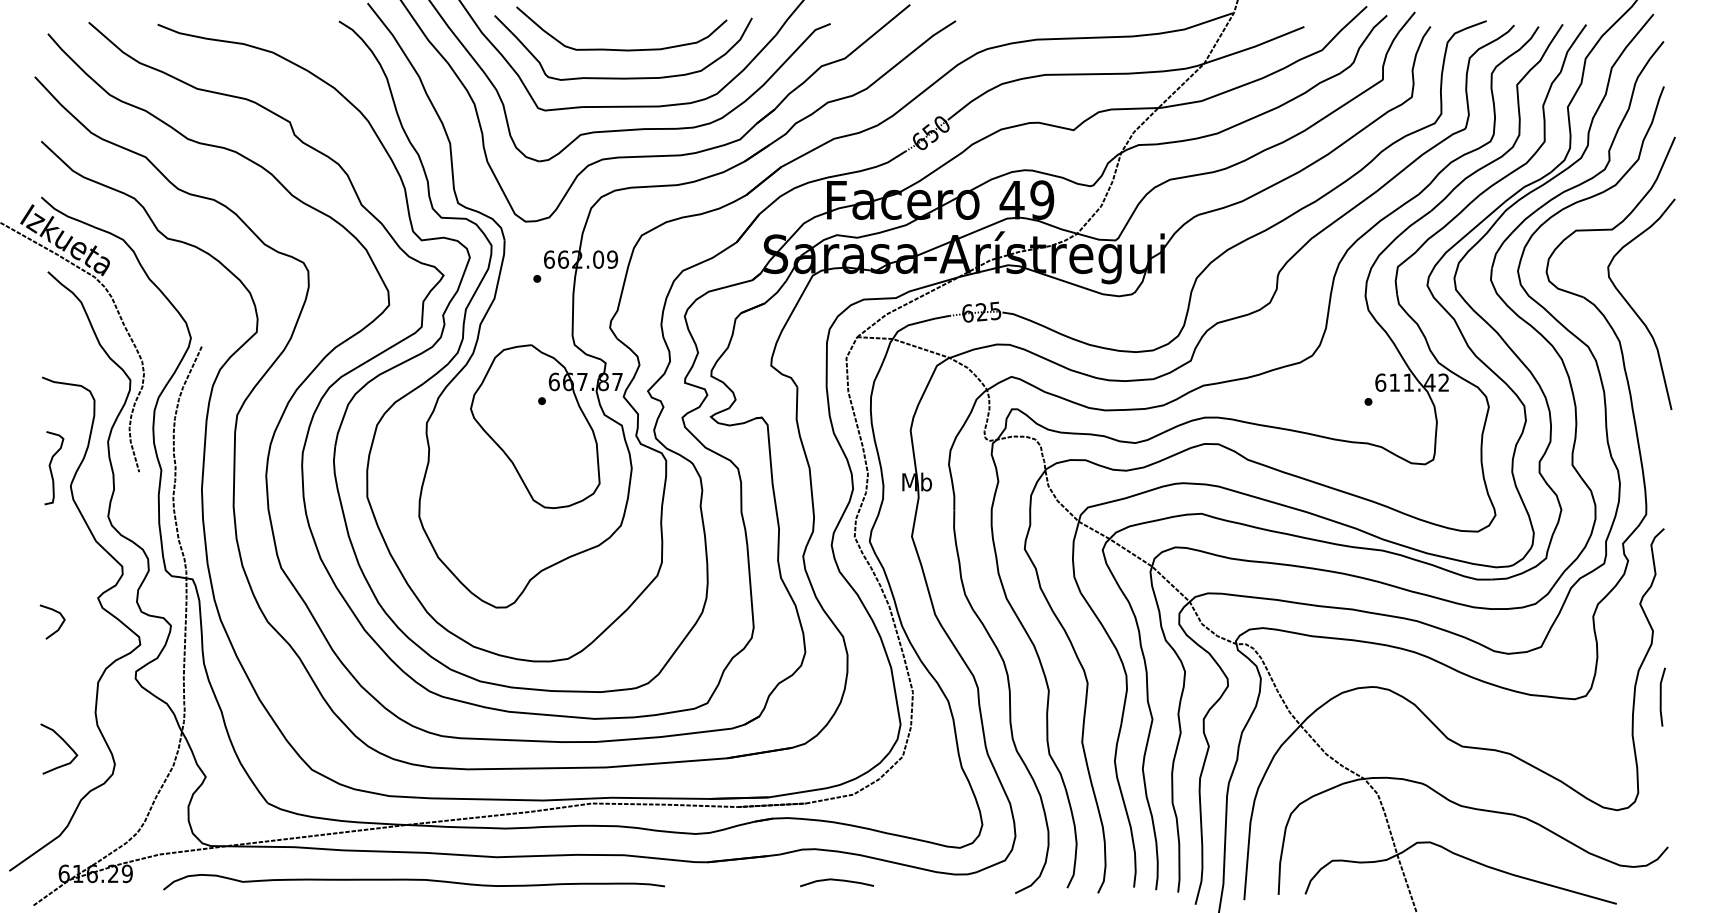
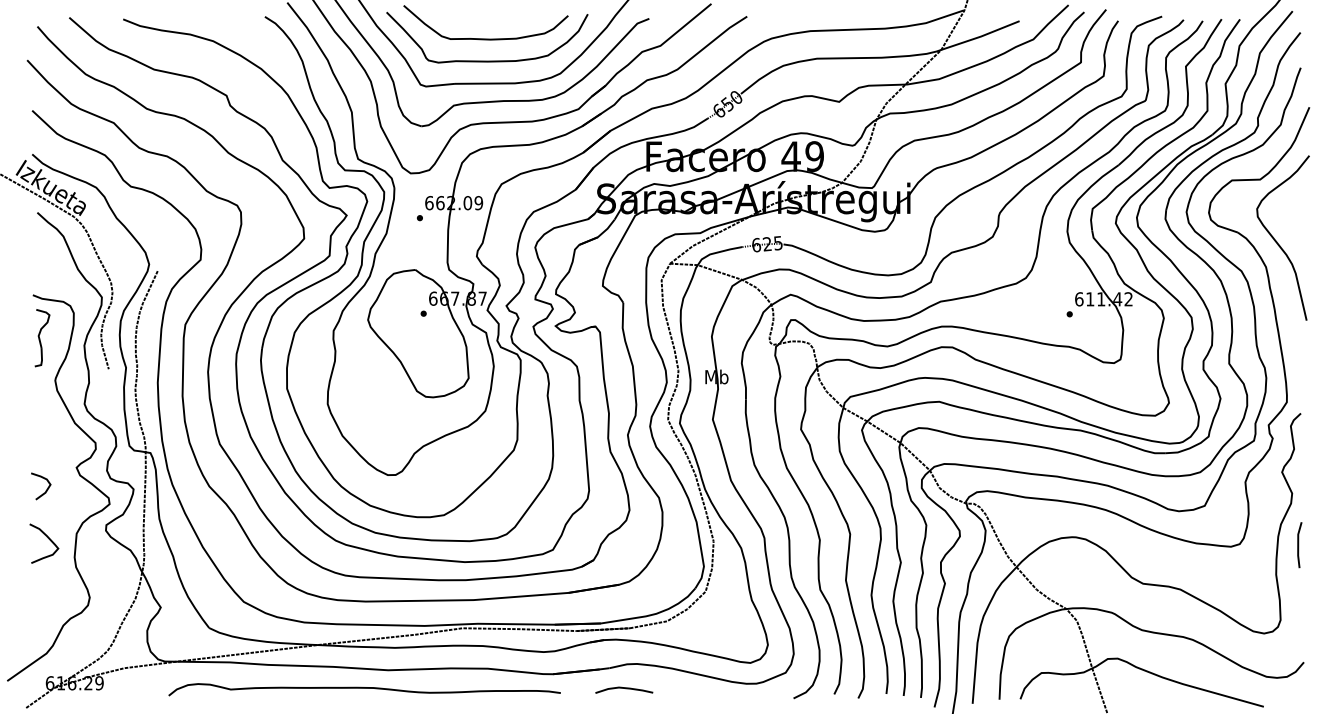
part: (54, 468) -> (42, 338), moved
curve: (64, 743) -> (48, 539), moved
curve: (413, 880) -> (364, 688), moved
curve: (837, 880) -> (624, 688), moved

